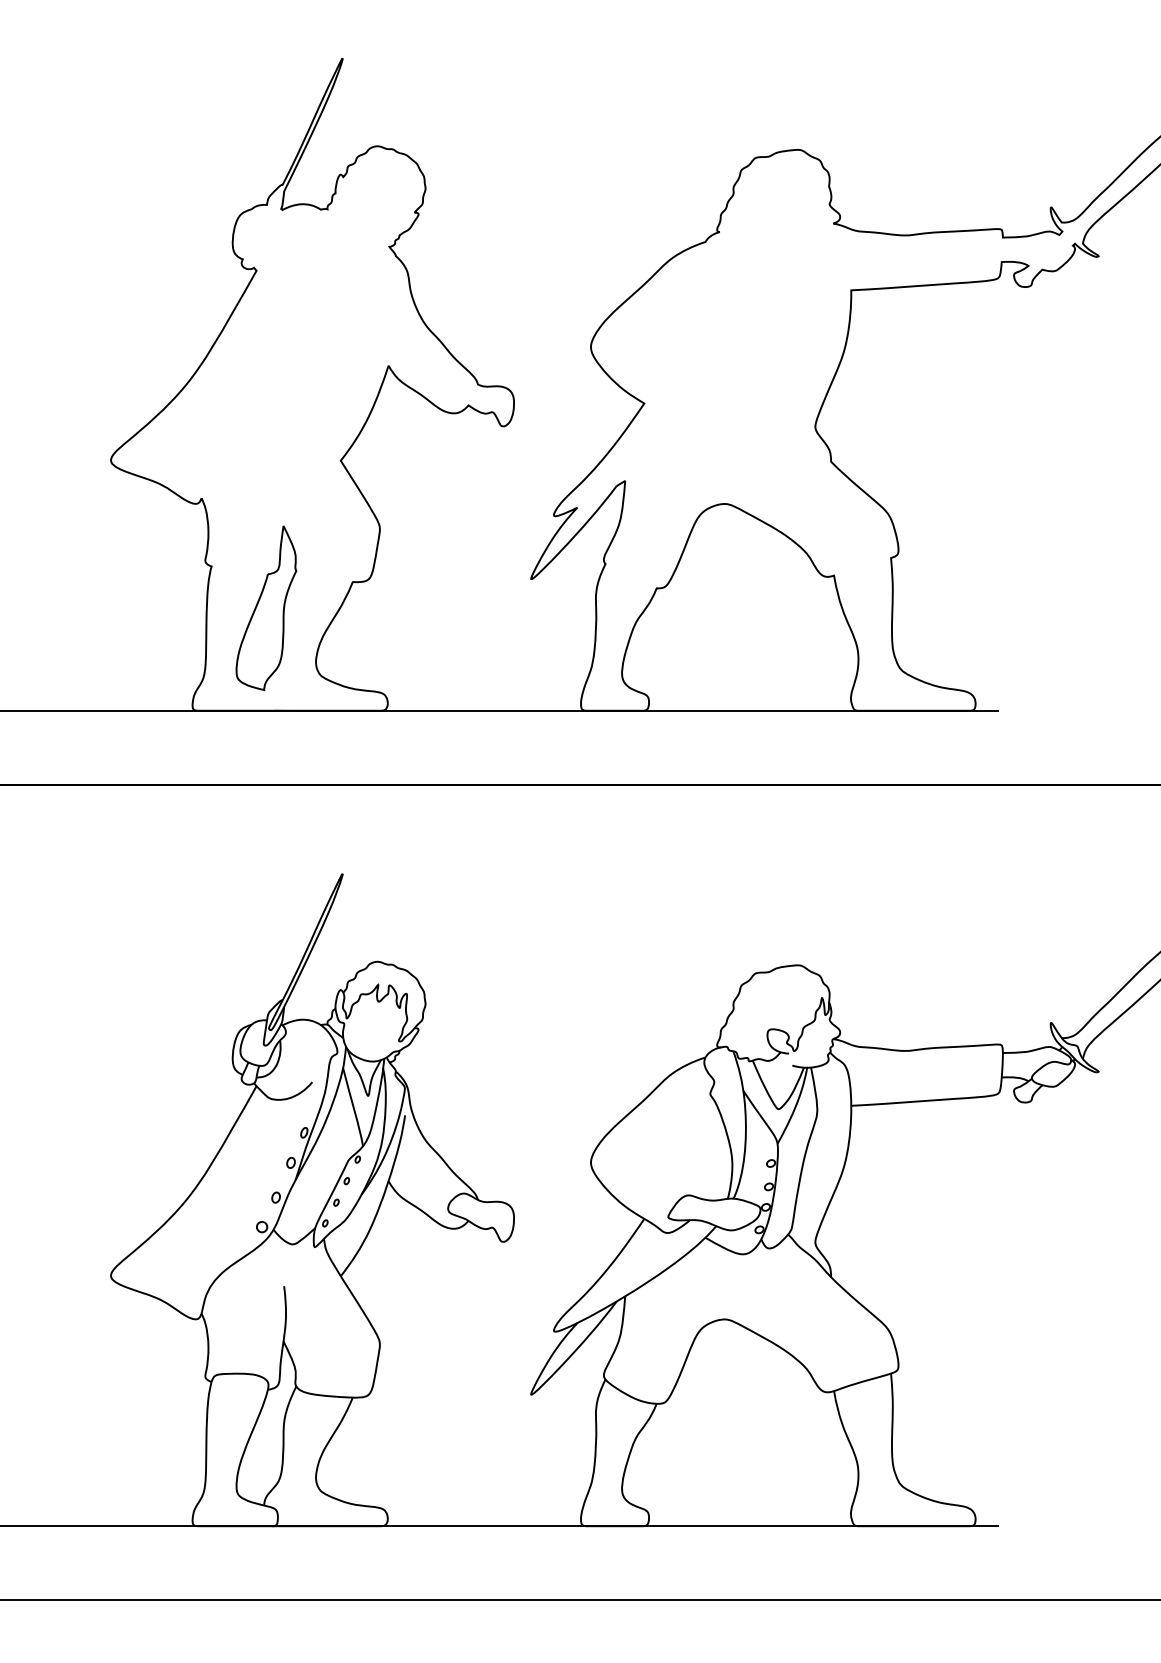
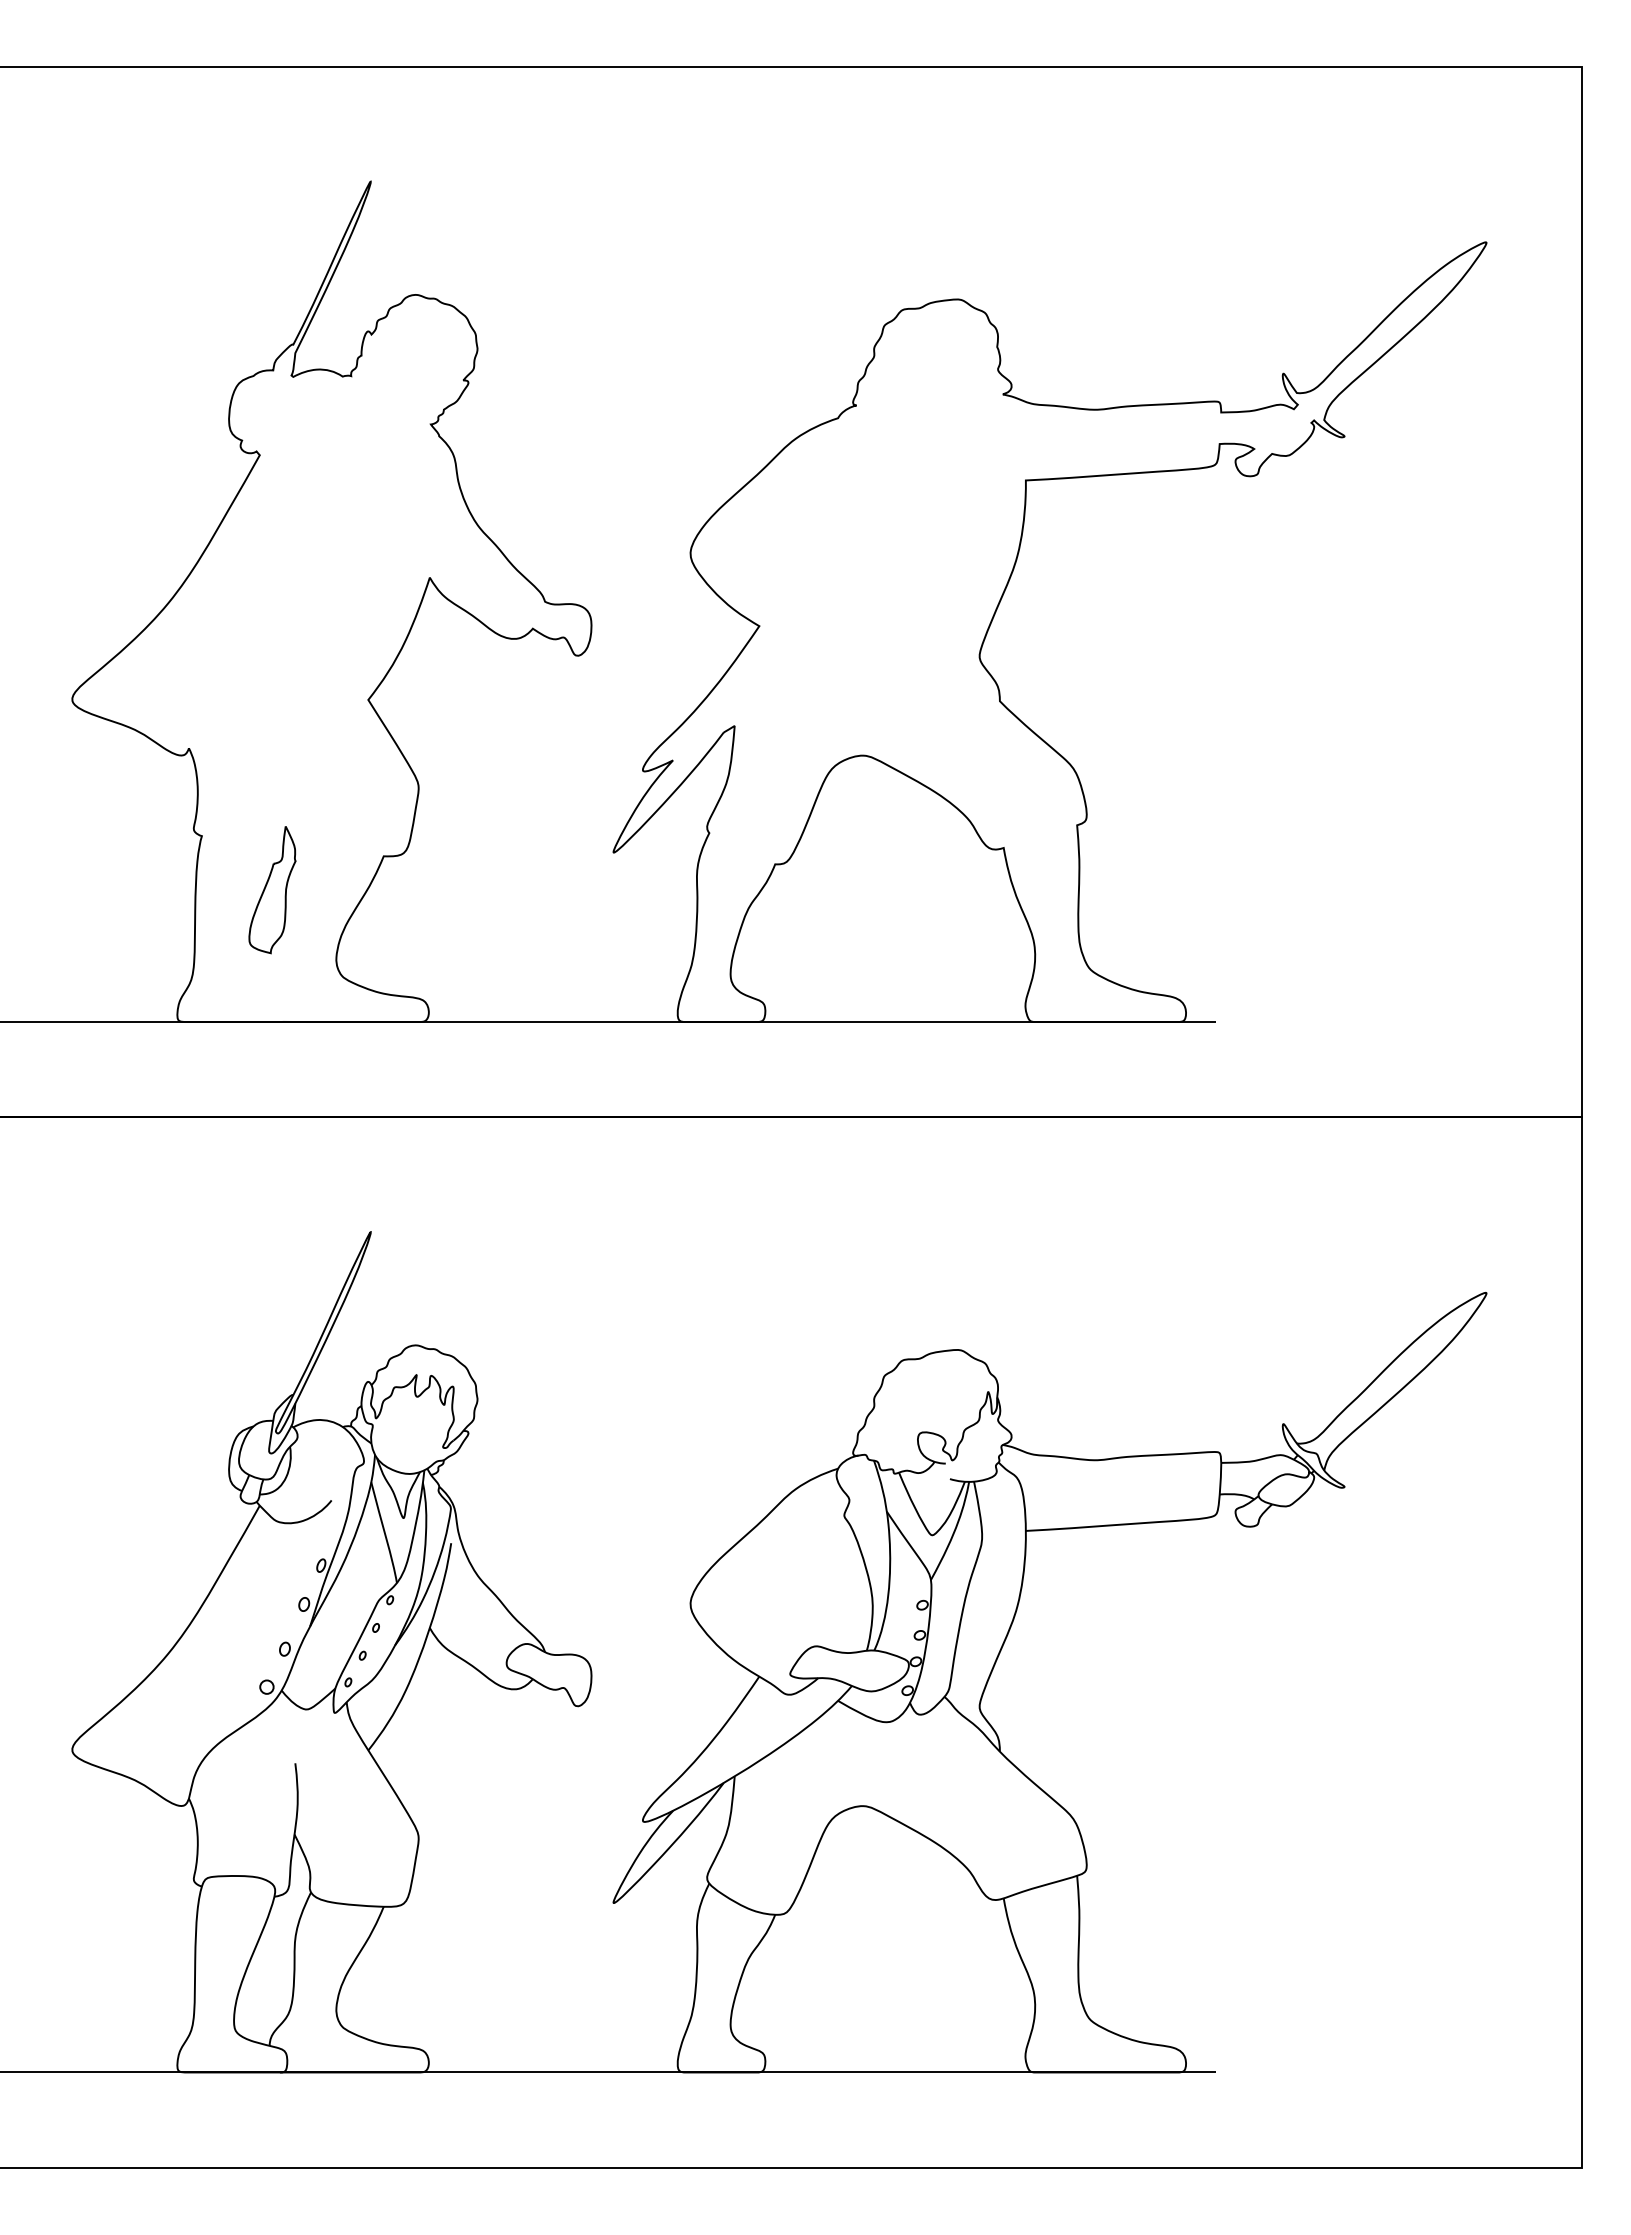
part: (266, 607) -> (272, 889), size x0.6

